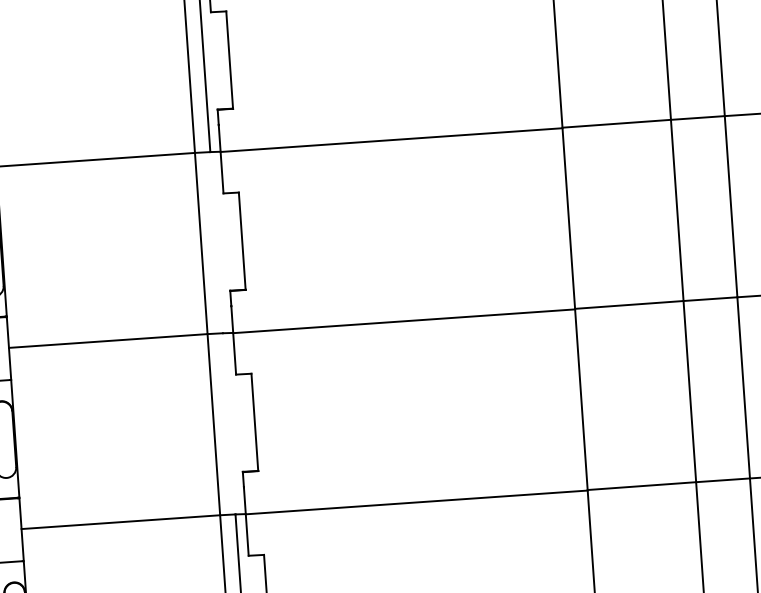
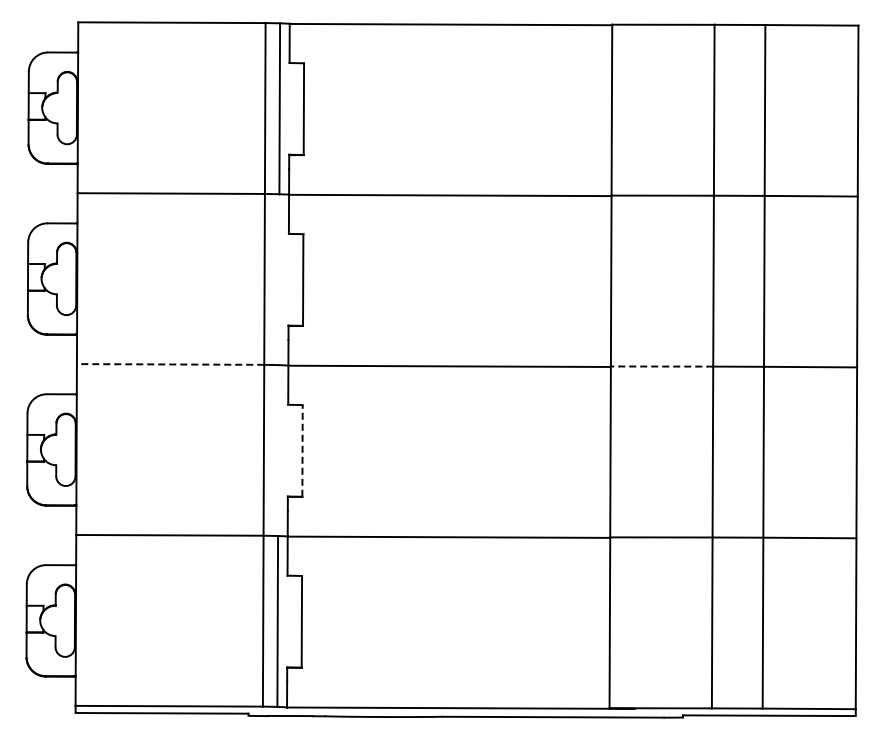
line: (628, 304) -> (661, 366), solid -> dashed
line: (108, 341) -> (170, 364), solid -> dashed
line: (254, 421) -> (302, 450), solid -> dashed

